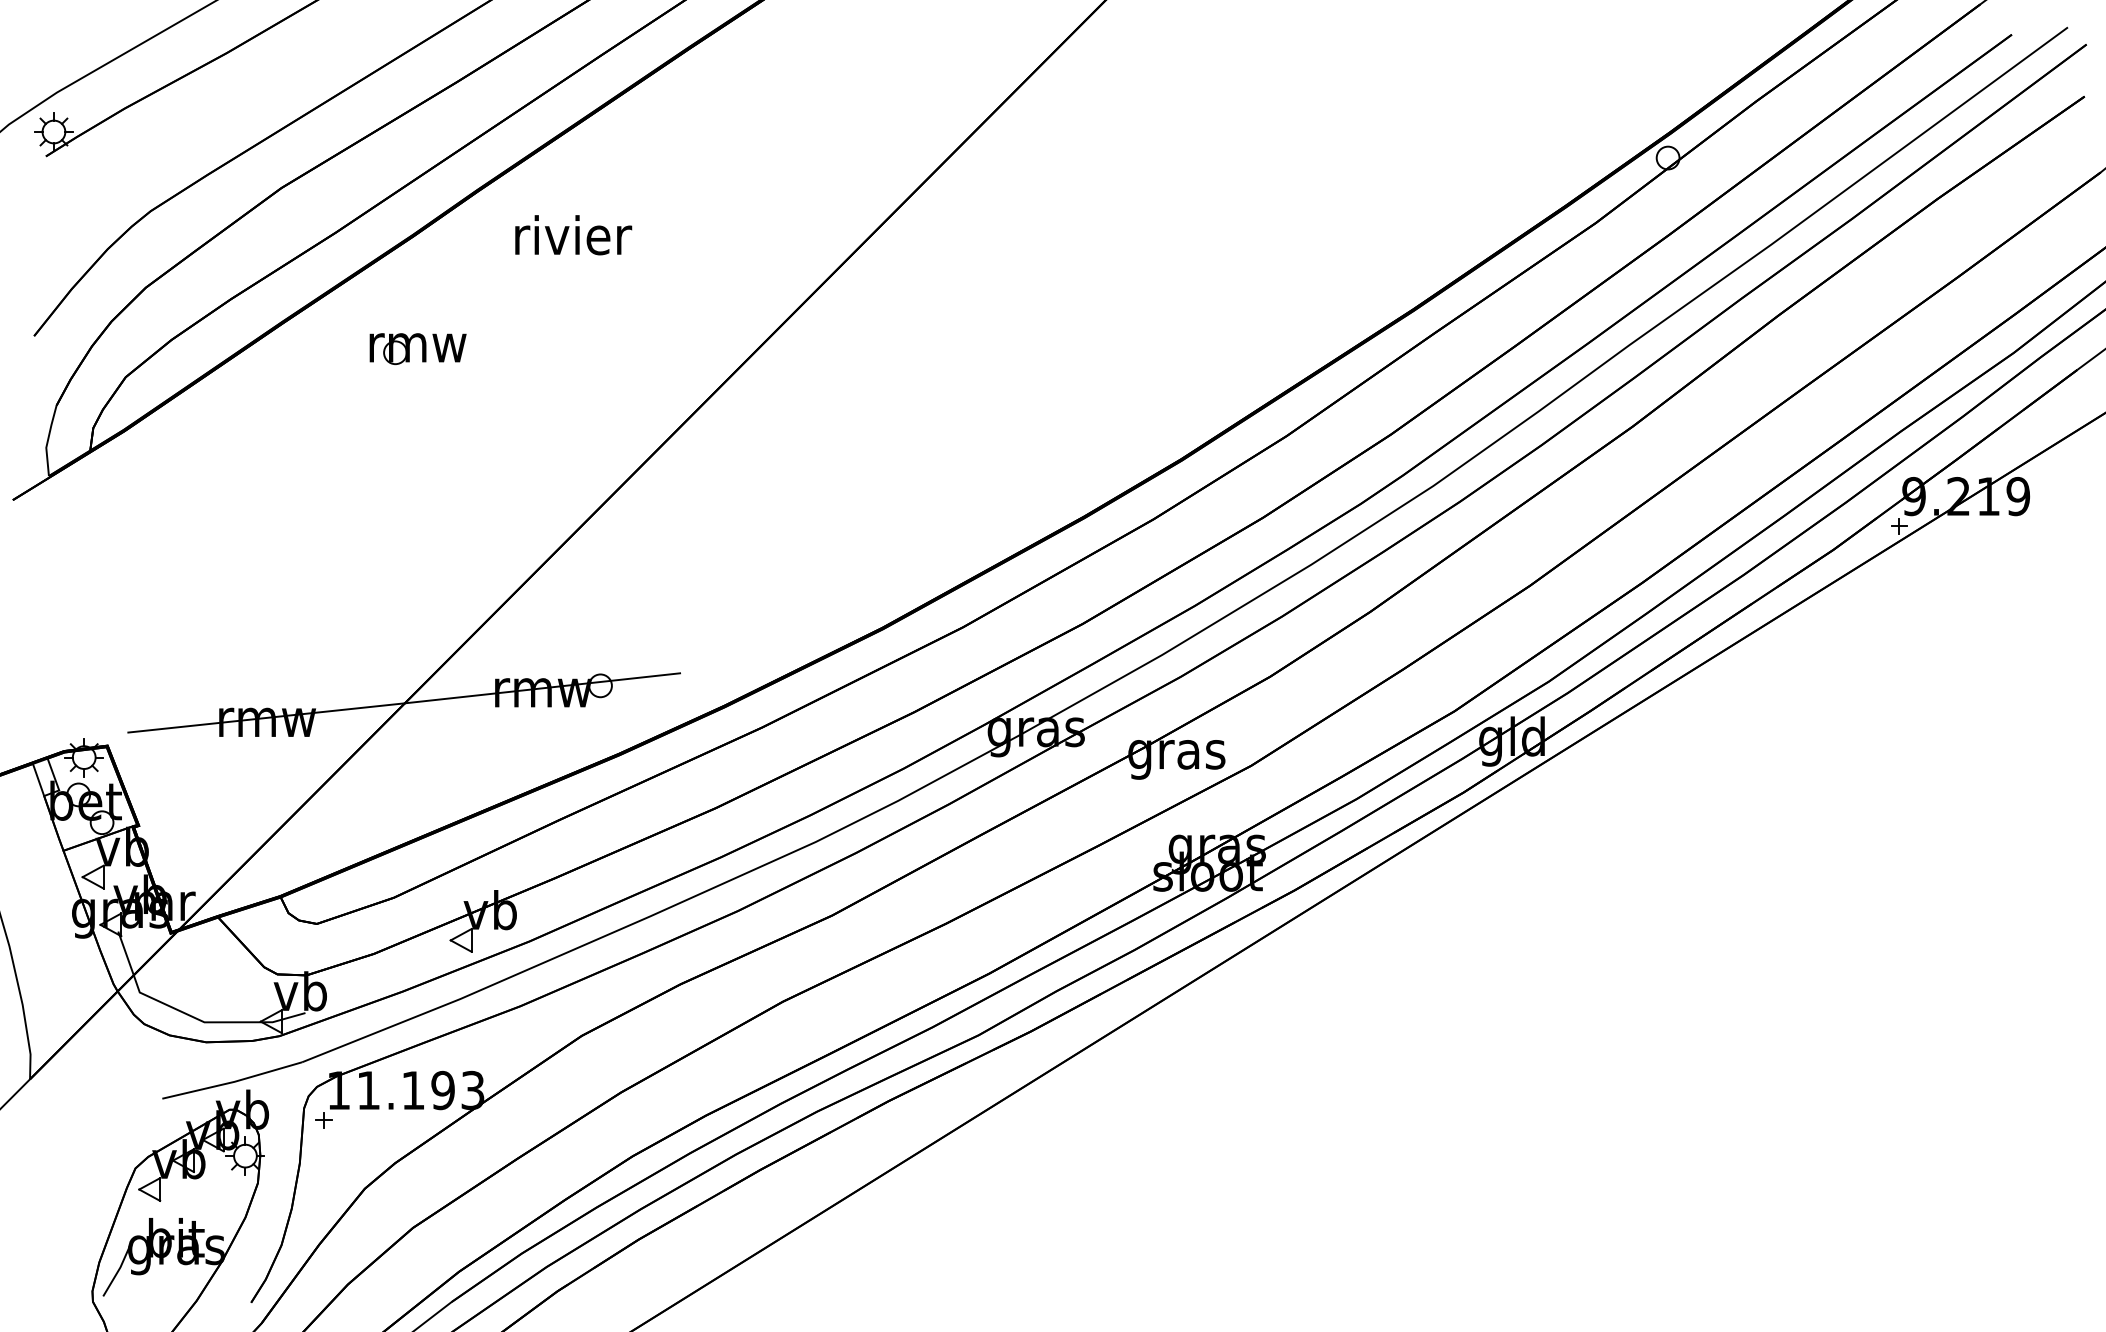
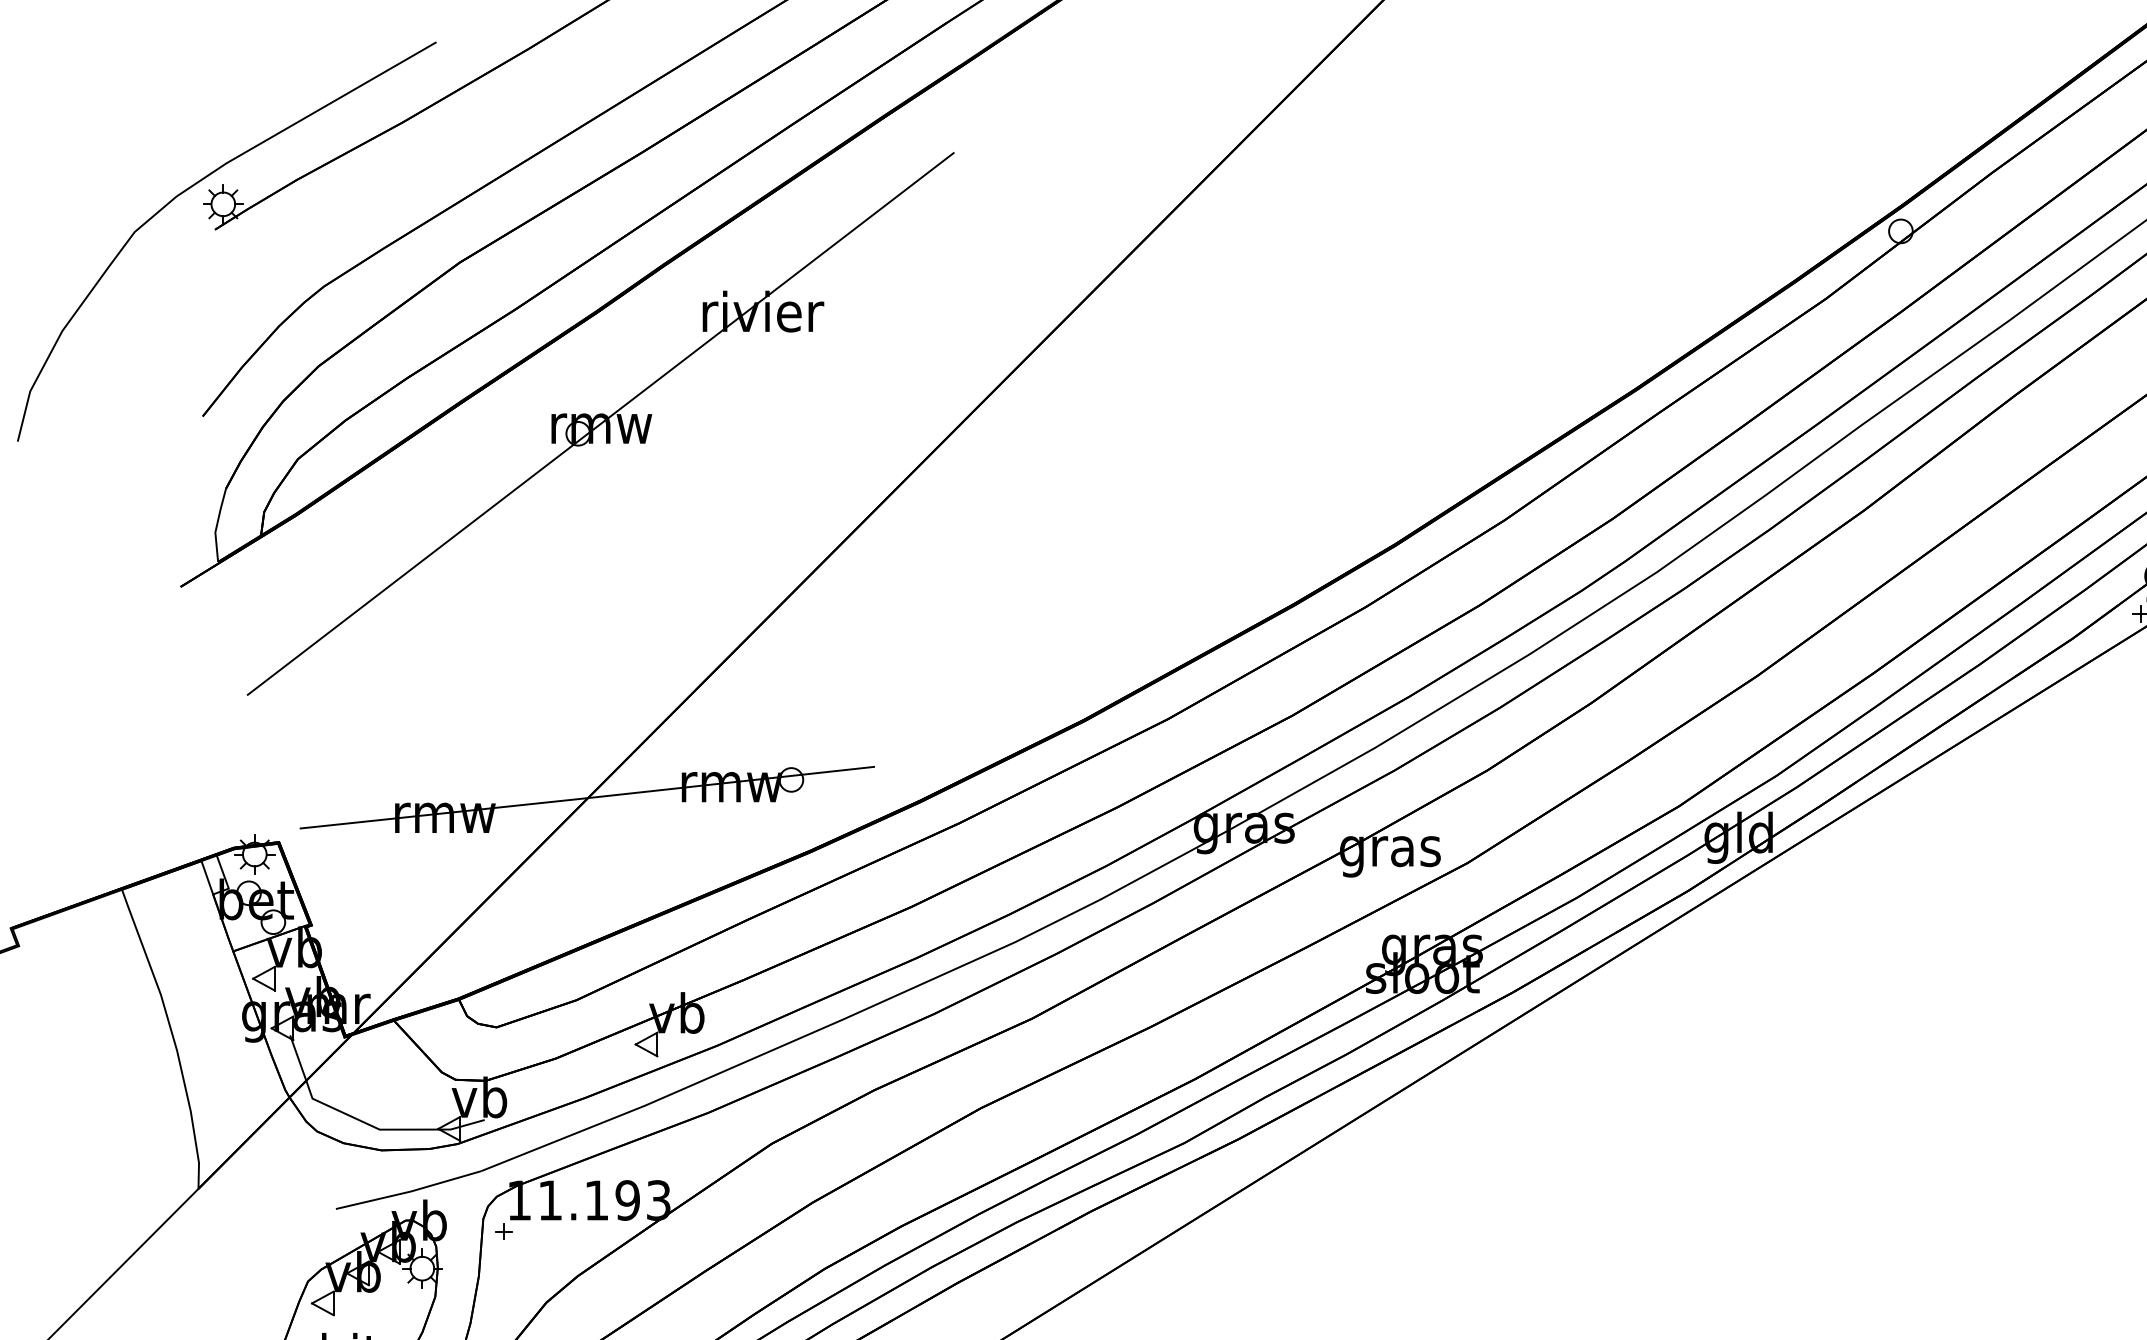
line: (416, 342) -> (600, 423), added

